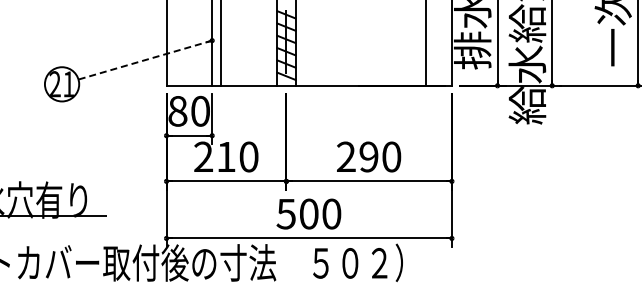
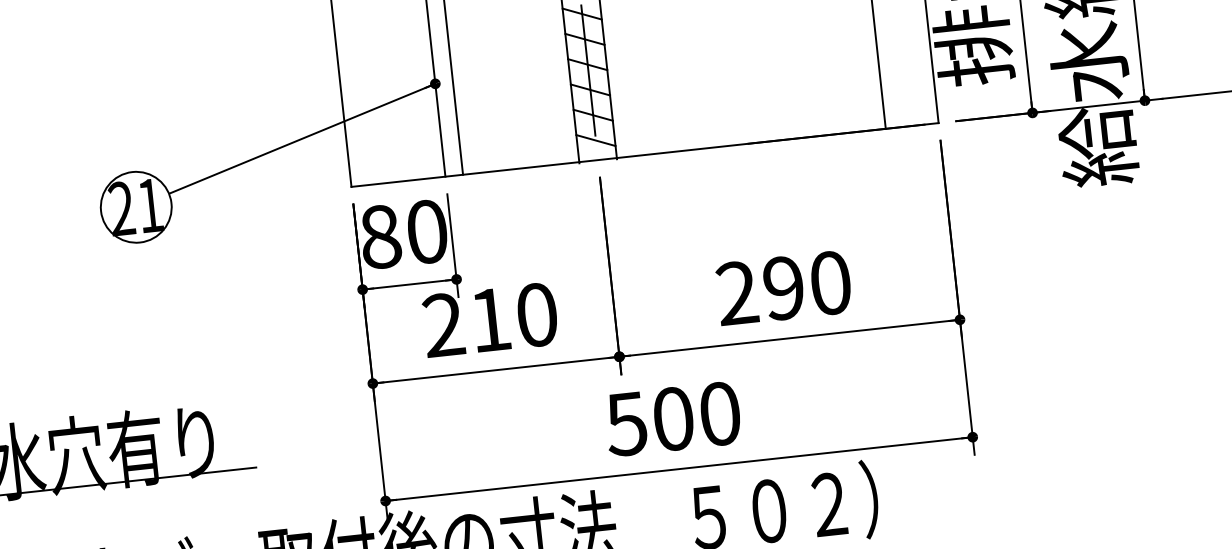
line: (145, 60) -> (302, 139), dashed -> solid

